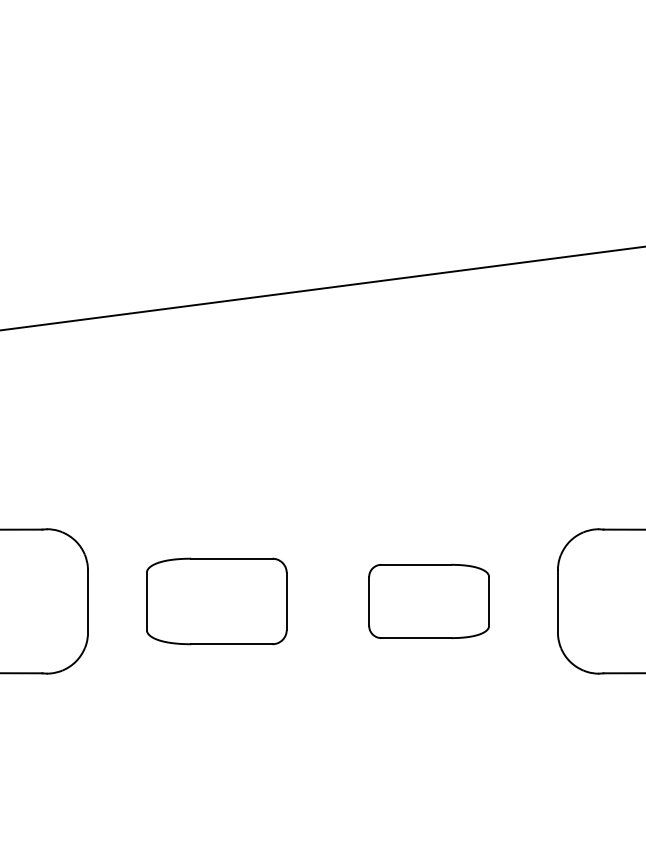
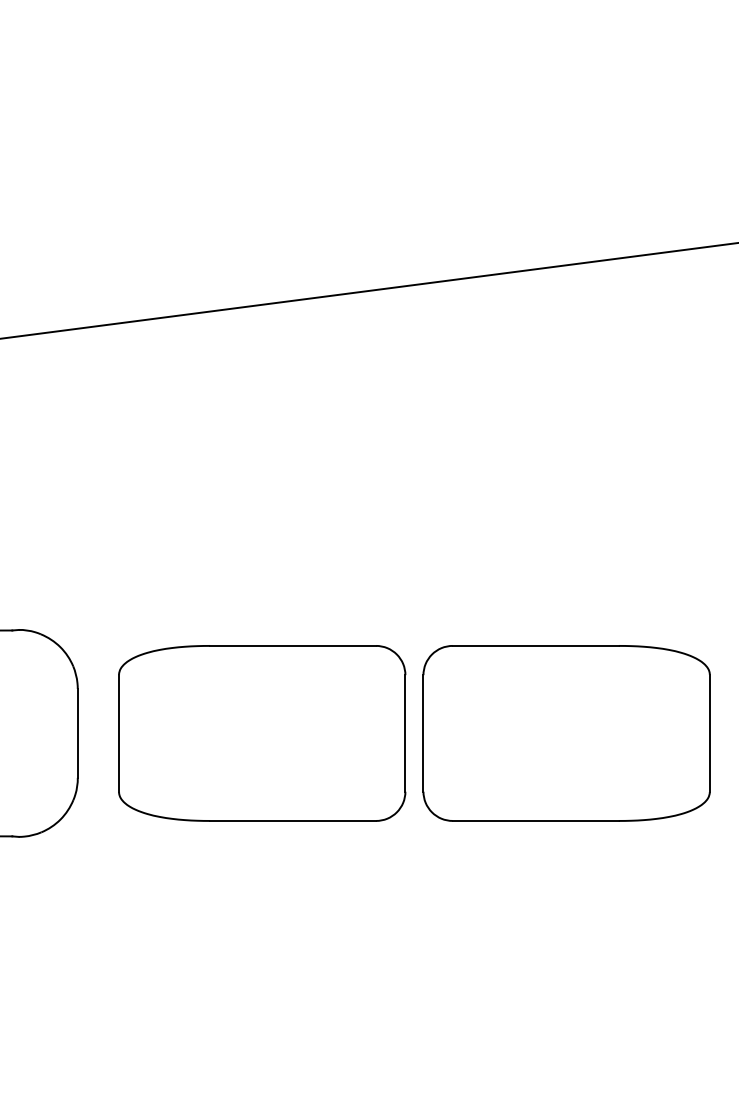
part: (216, 601) -> (261, 733), size x1.43
part: (428, 601) -> (565, 733), size x1.67

